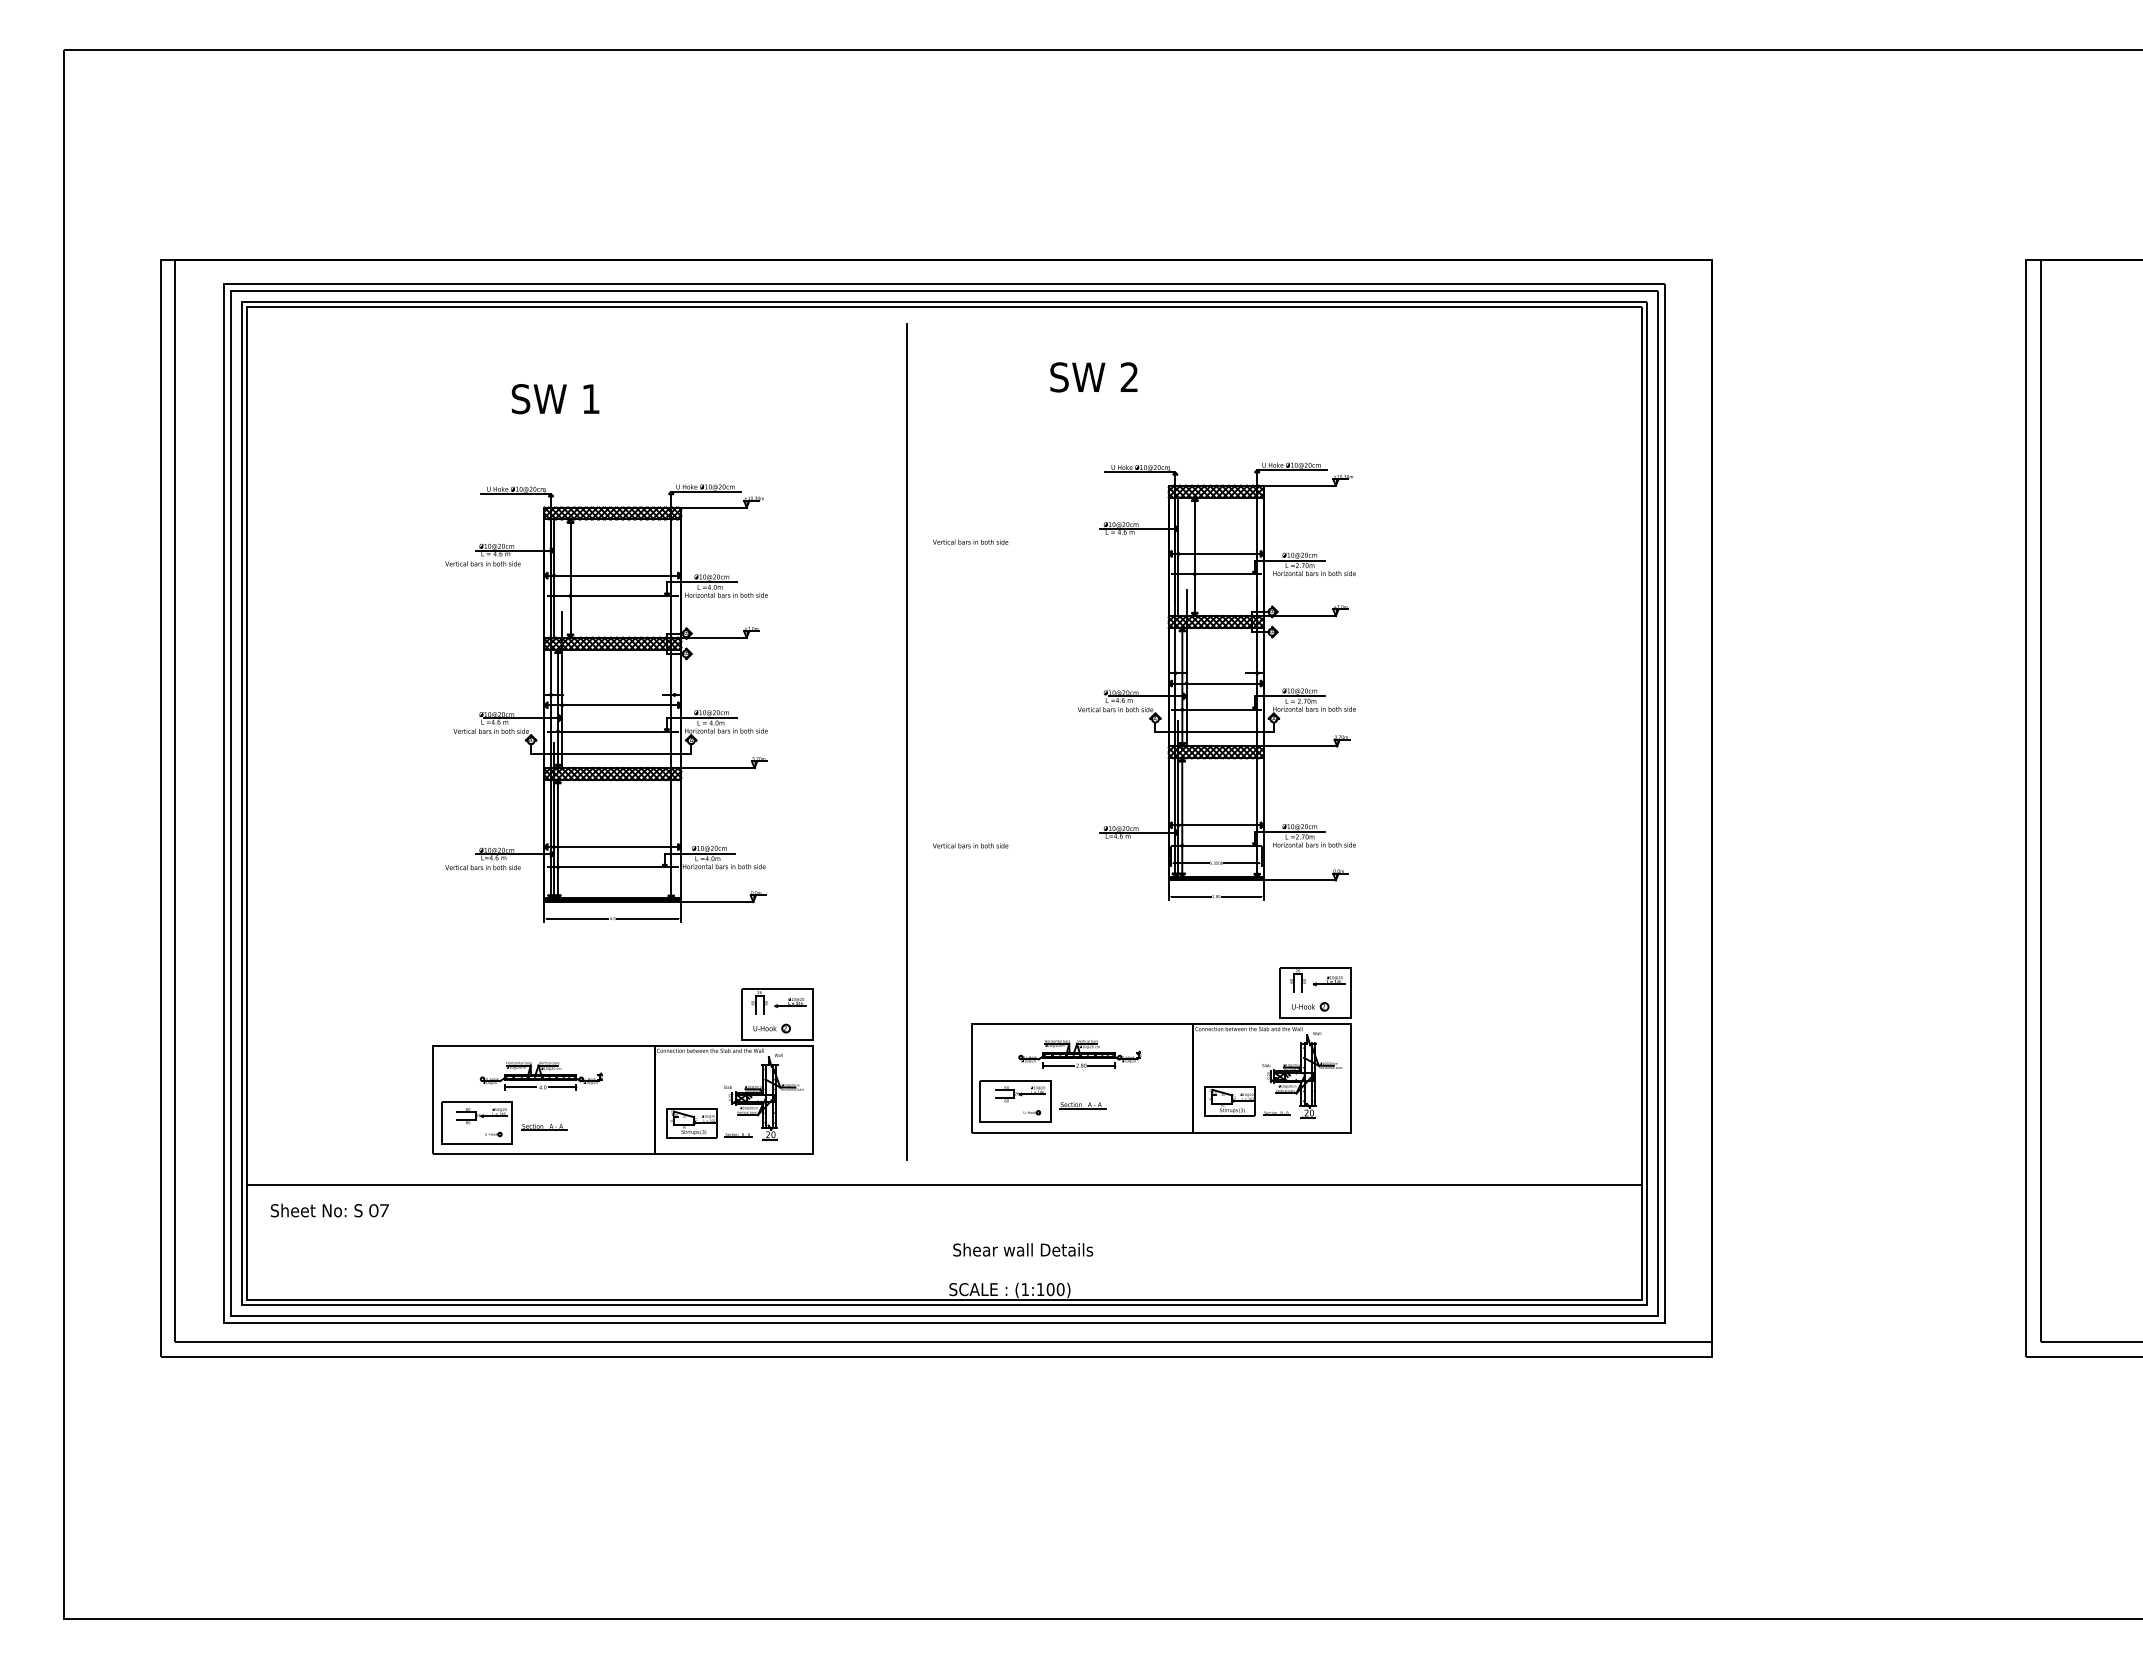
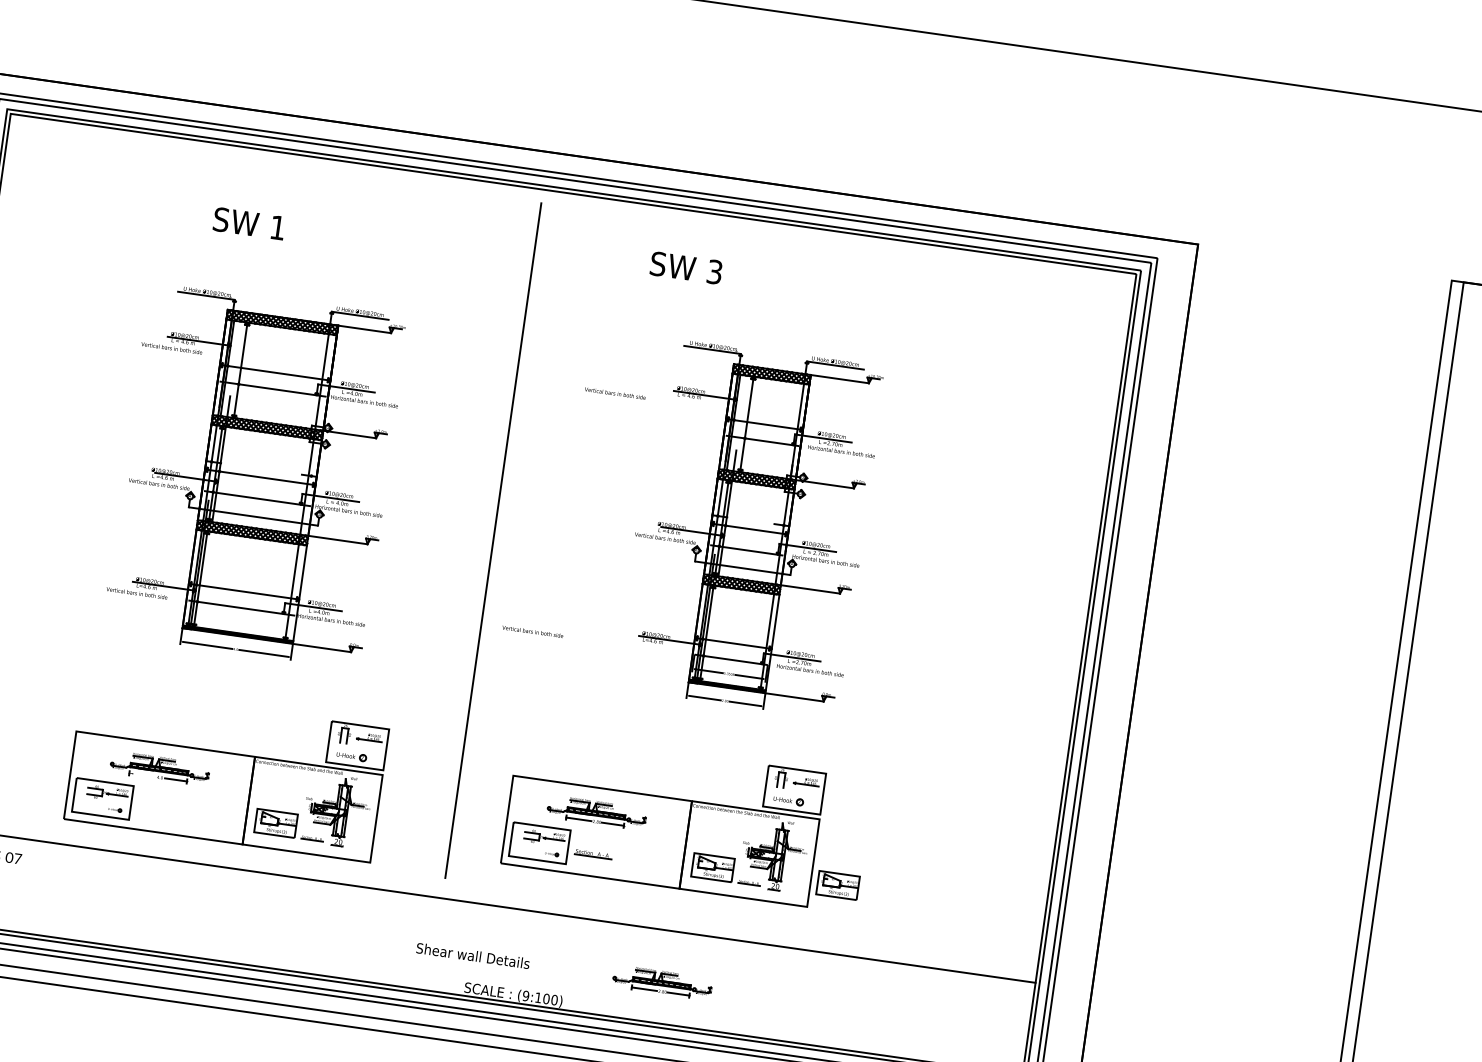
text: (1129, 377) -> (714, 272), 2 -> 3
text: (970, 541) -> (615, 393), moved
line: (519, 1087) -> (141, 774), removed
part: (1384, 1101) -> (837, 885), added
part: (544, 1127) -> (156, 810), removed
text: (1023, 1249) -> (473, 955), moved
part: (1188, 1249) -> (662, 982), added
text: (1025, 1289) -> (526, 996), (1:100) -> (9:100)

